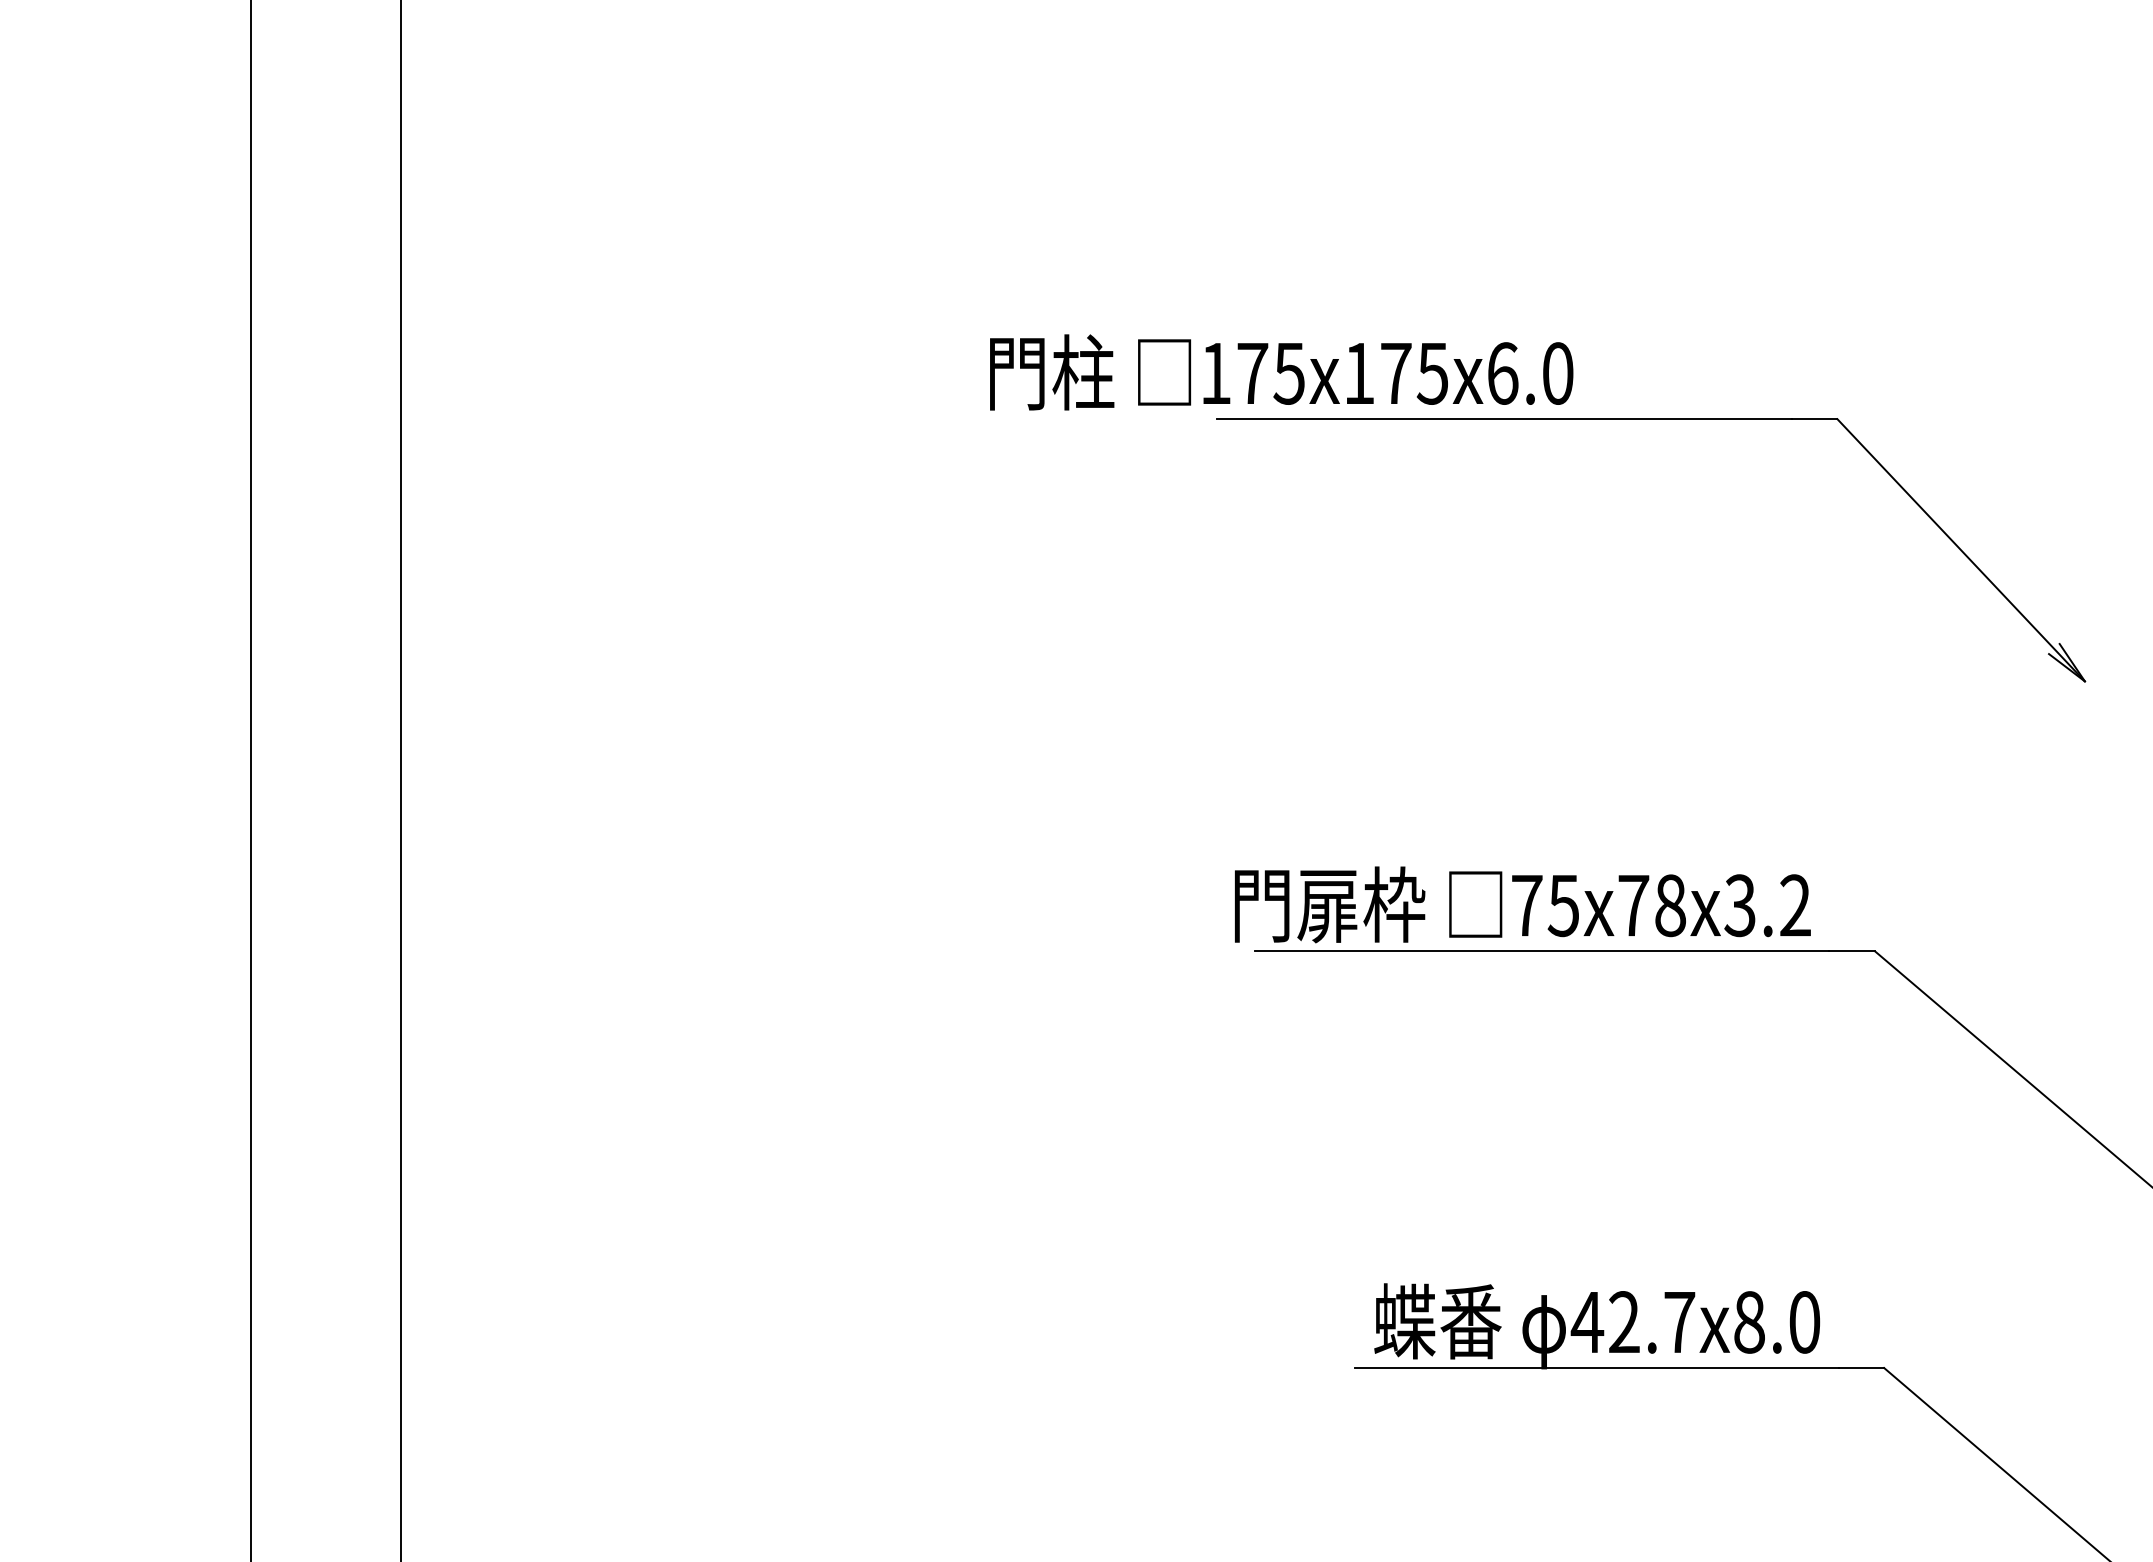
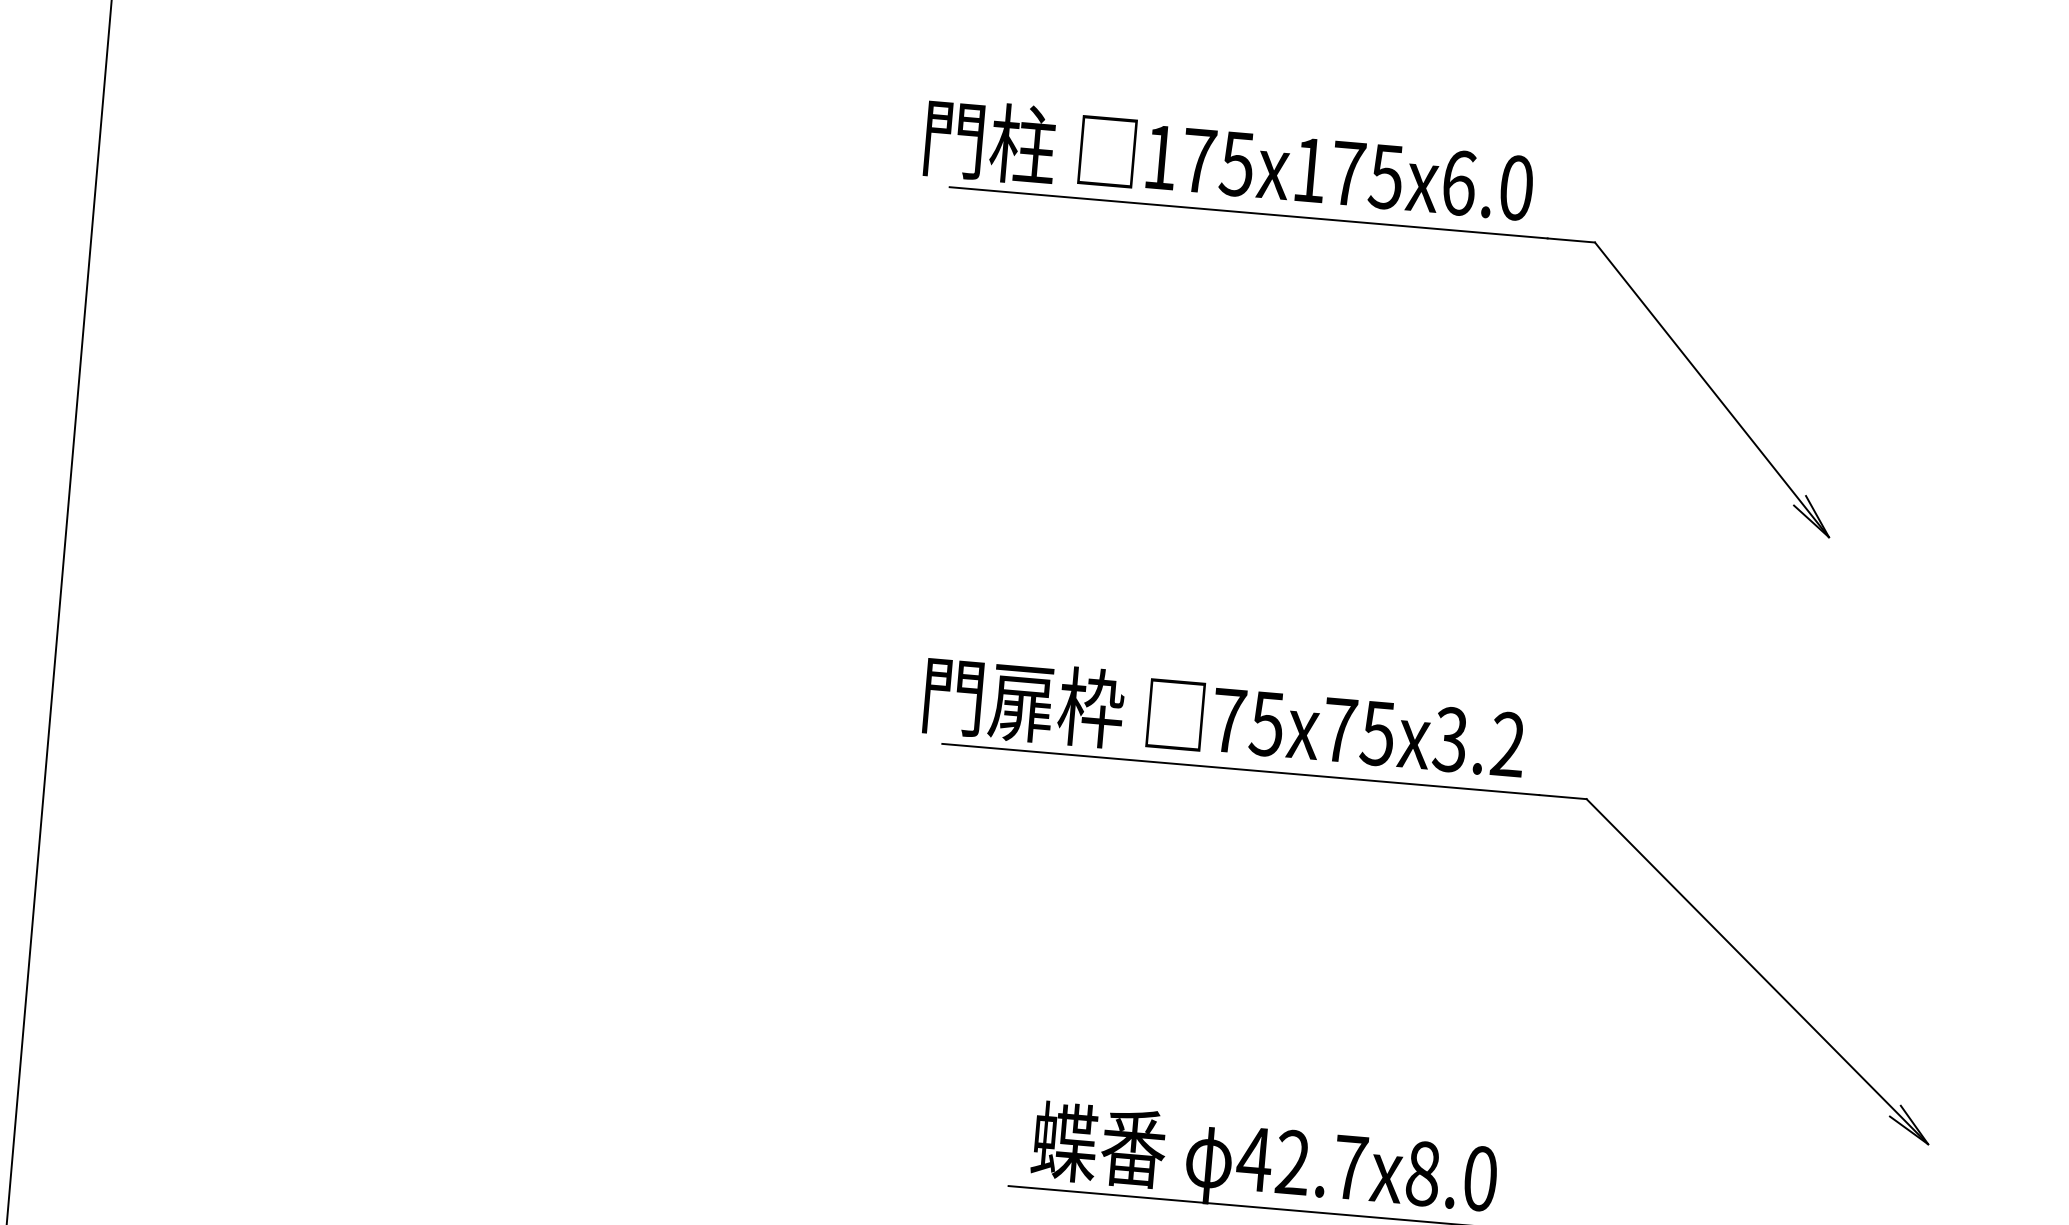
text: (1281, 372) -> (1229, 162), moved
text: (1670, 905) -> (1378, 733), 75x78x3.2 -> 75x75x3.2

